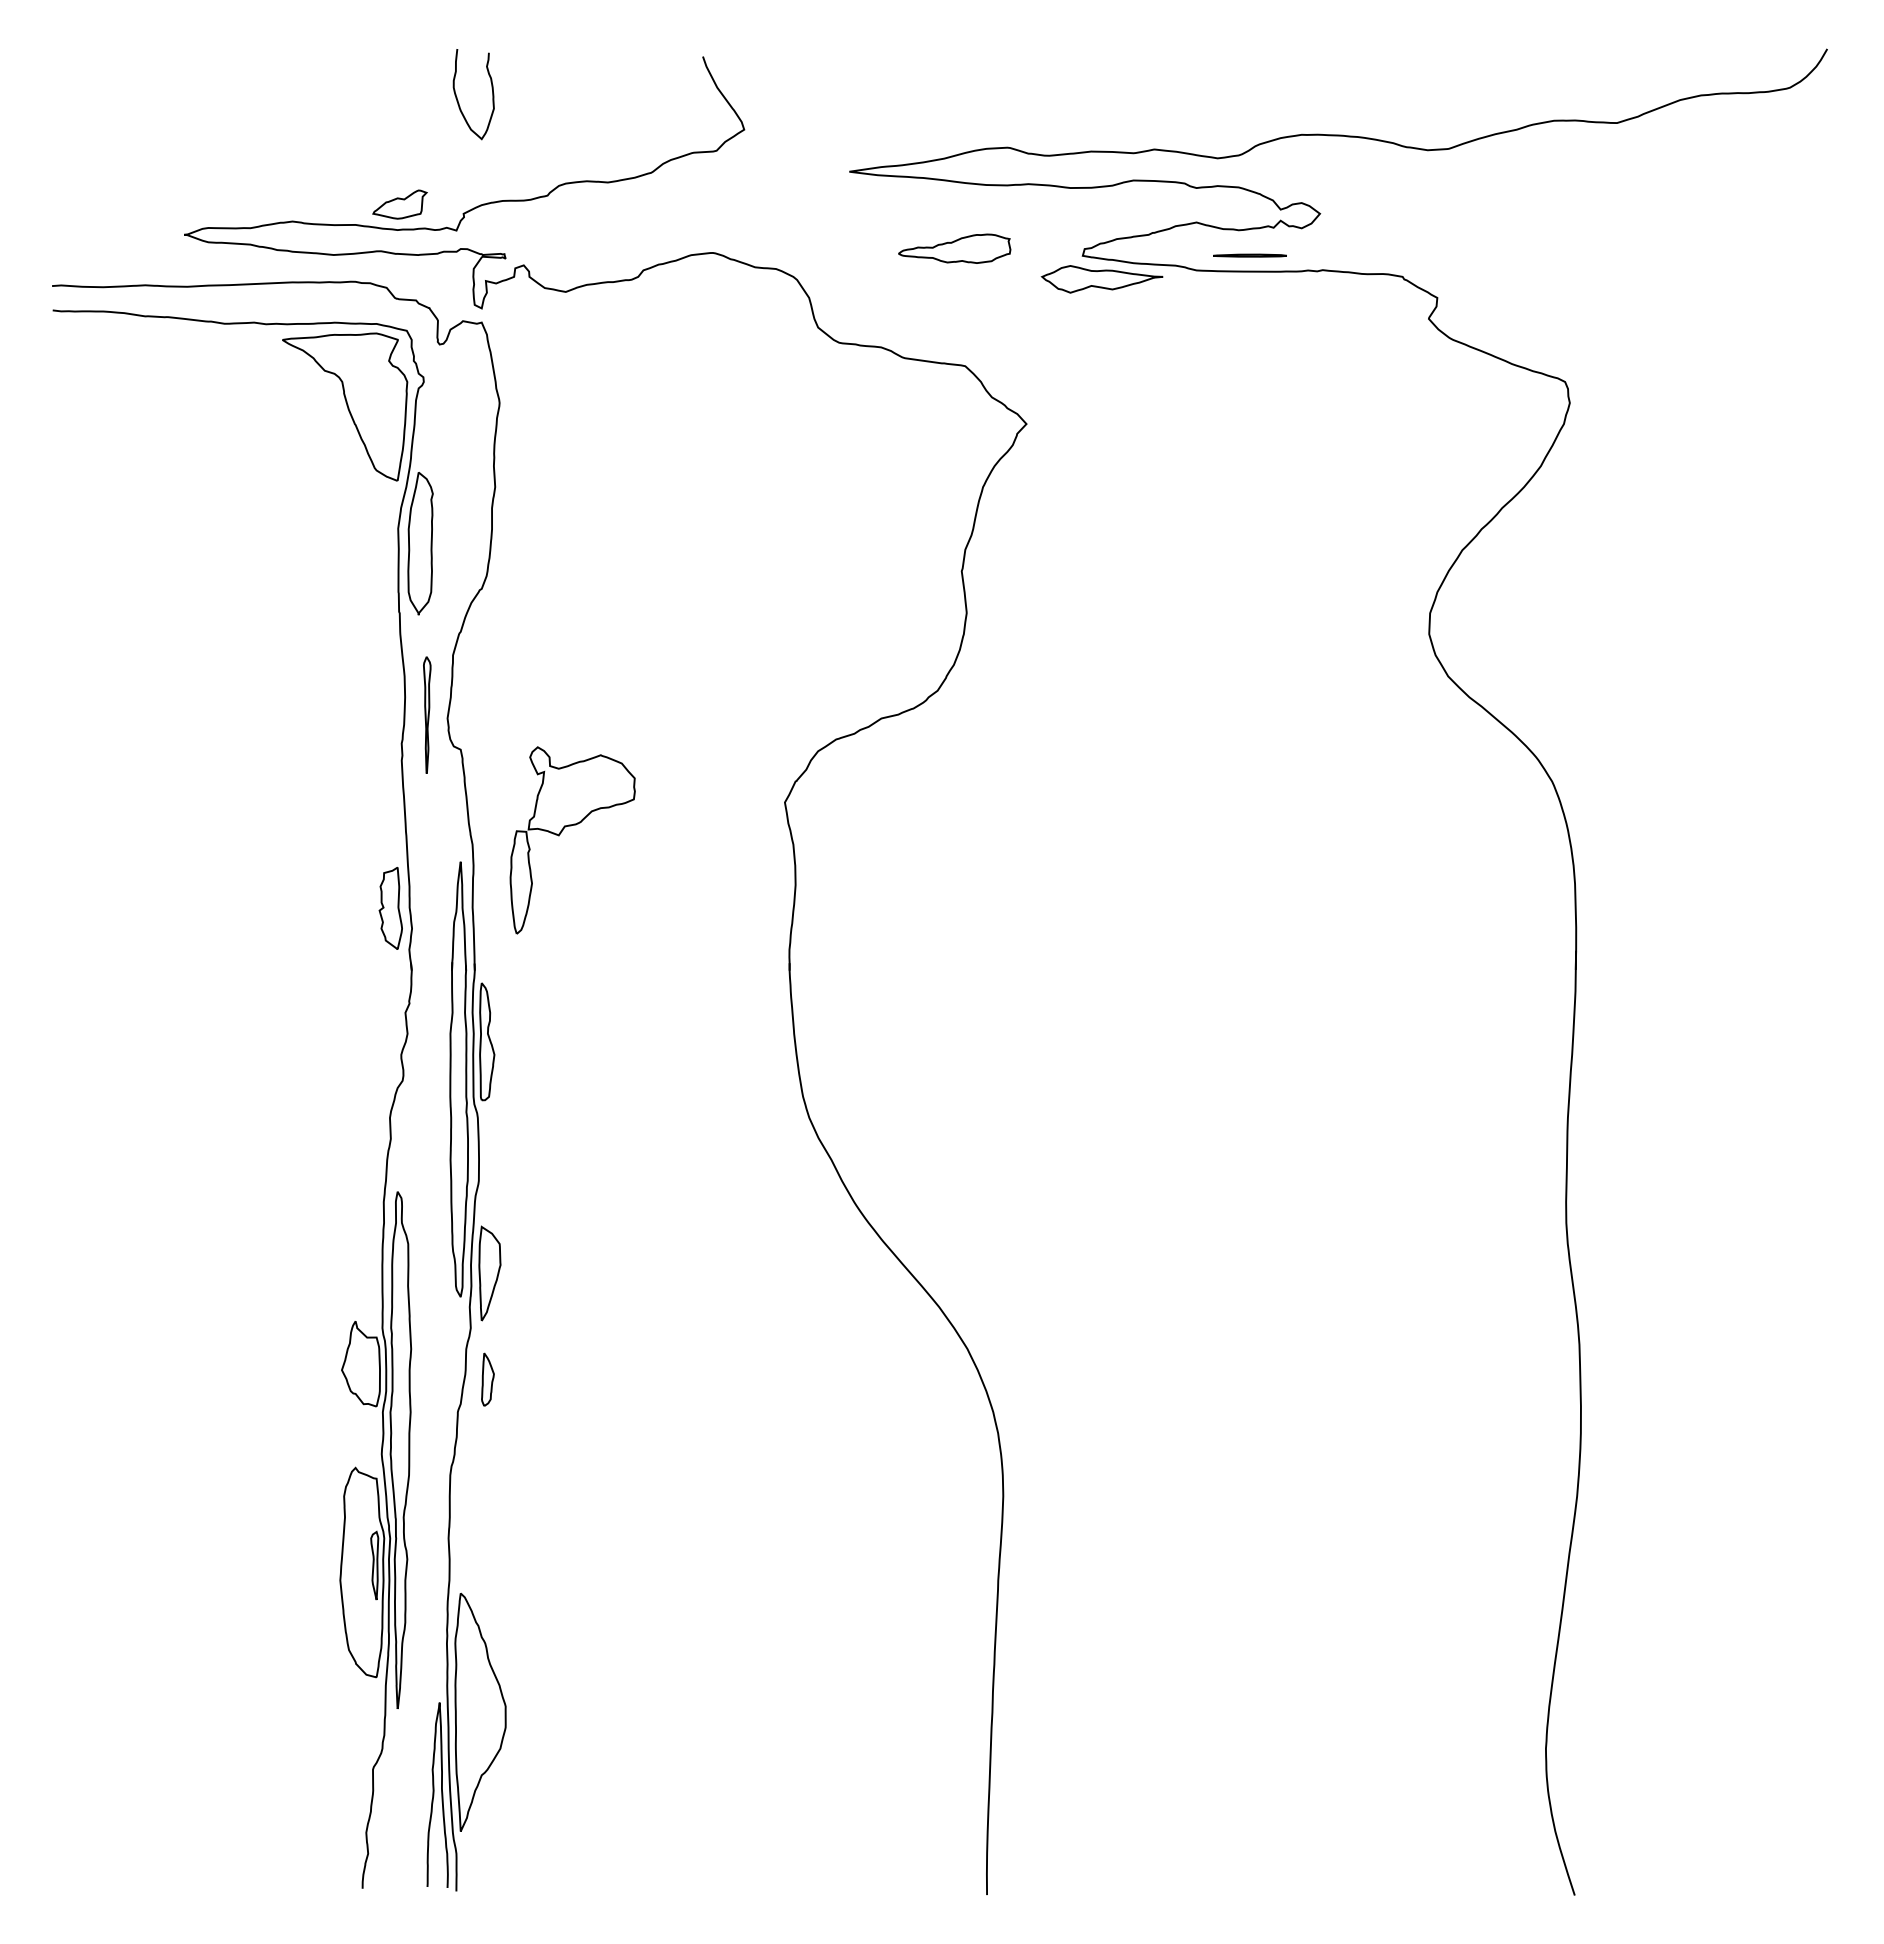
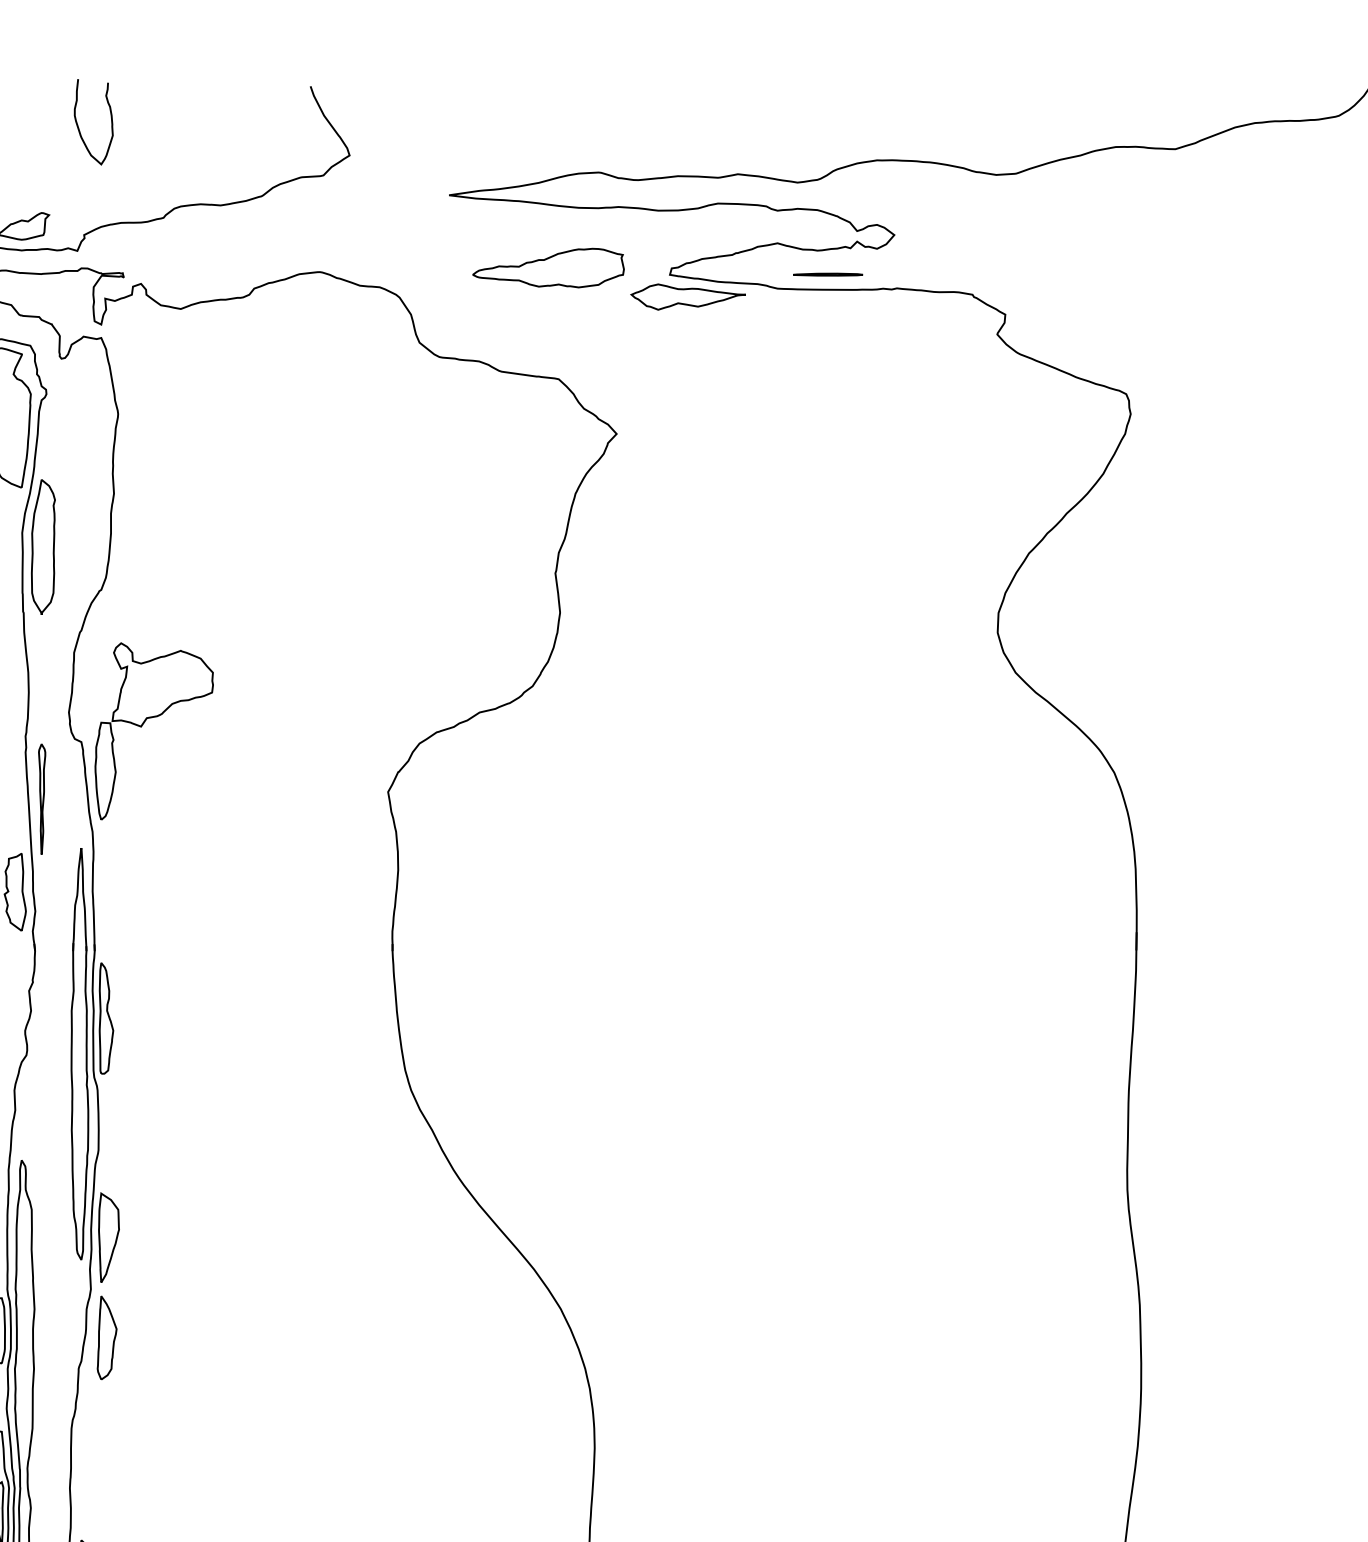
part: (954, 248) -> (548, 267), size x1.43
part: (427, 714) -> (42, 798), moved
part: (561, 833) -> (143, 724), moved
part: (487, 1379) -> (106, 1337), size x1.67

